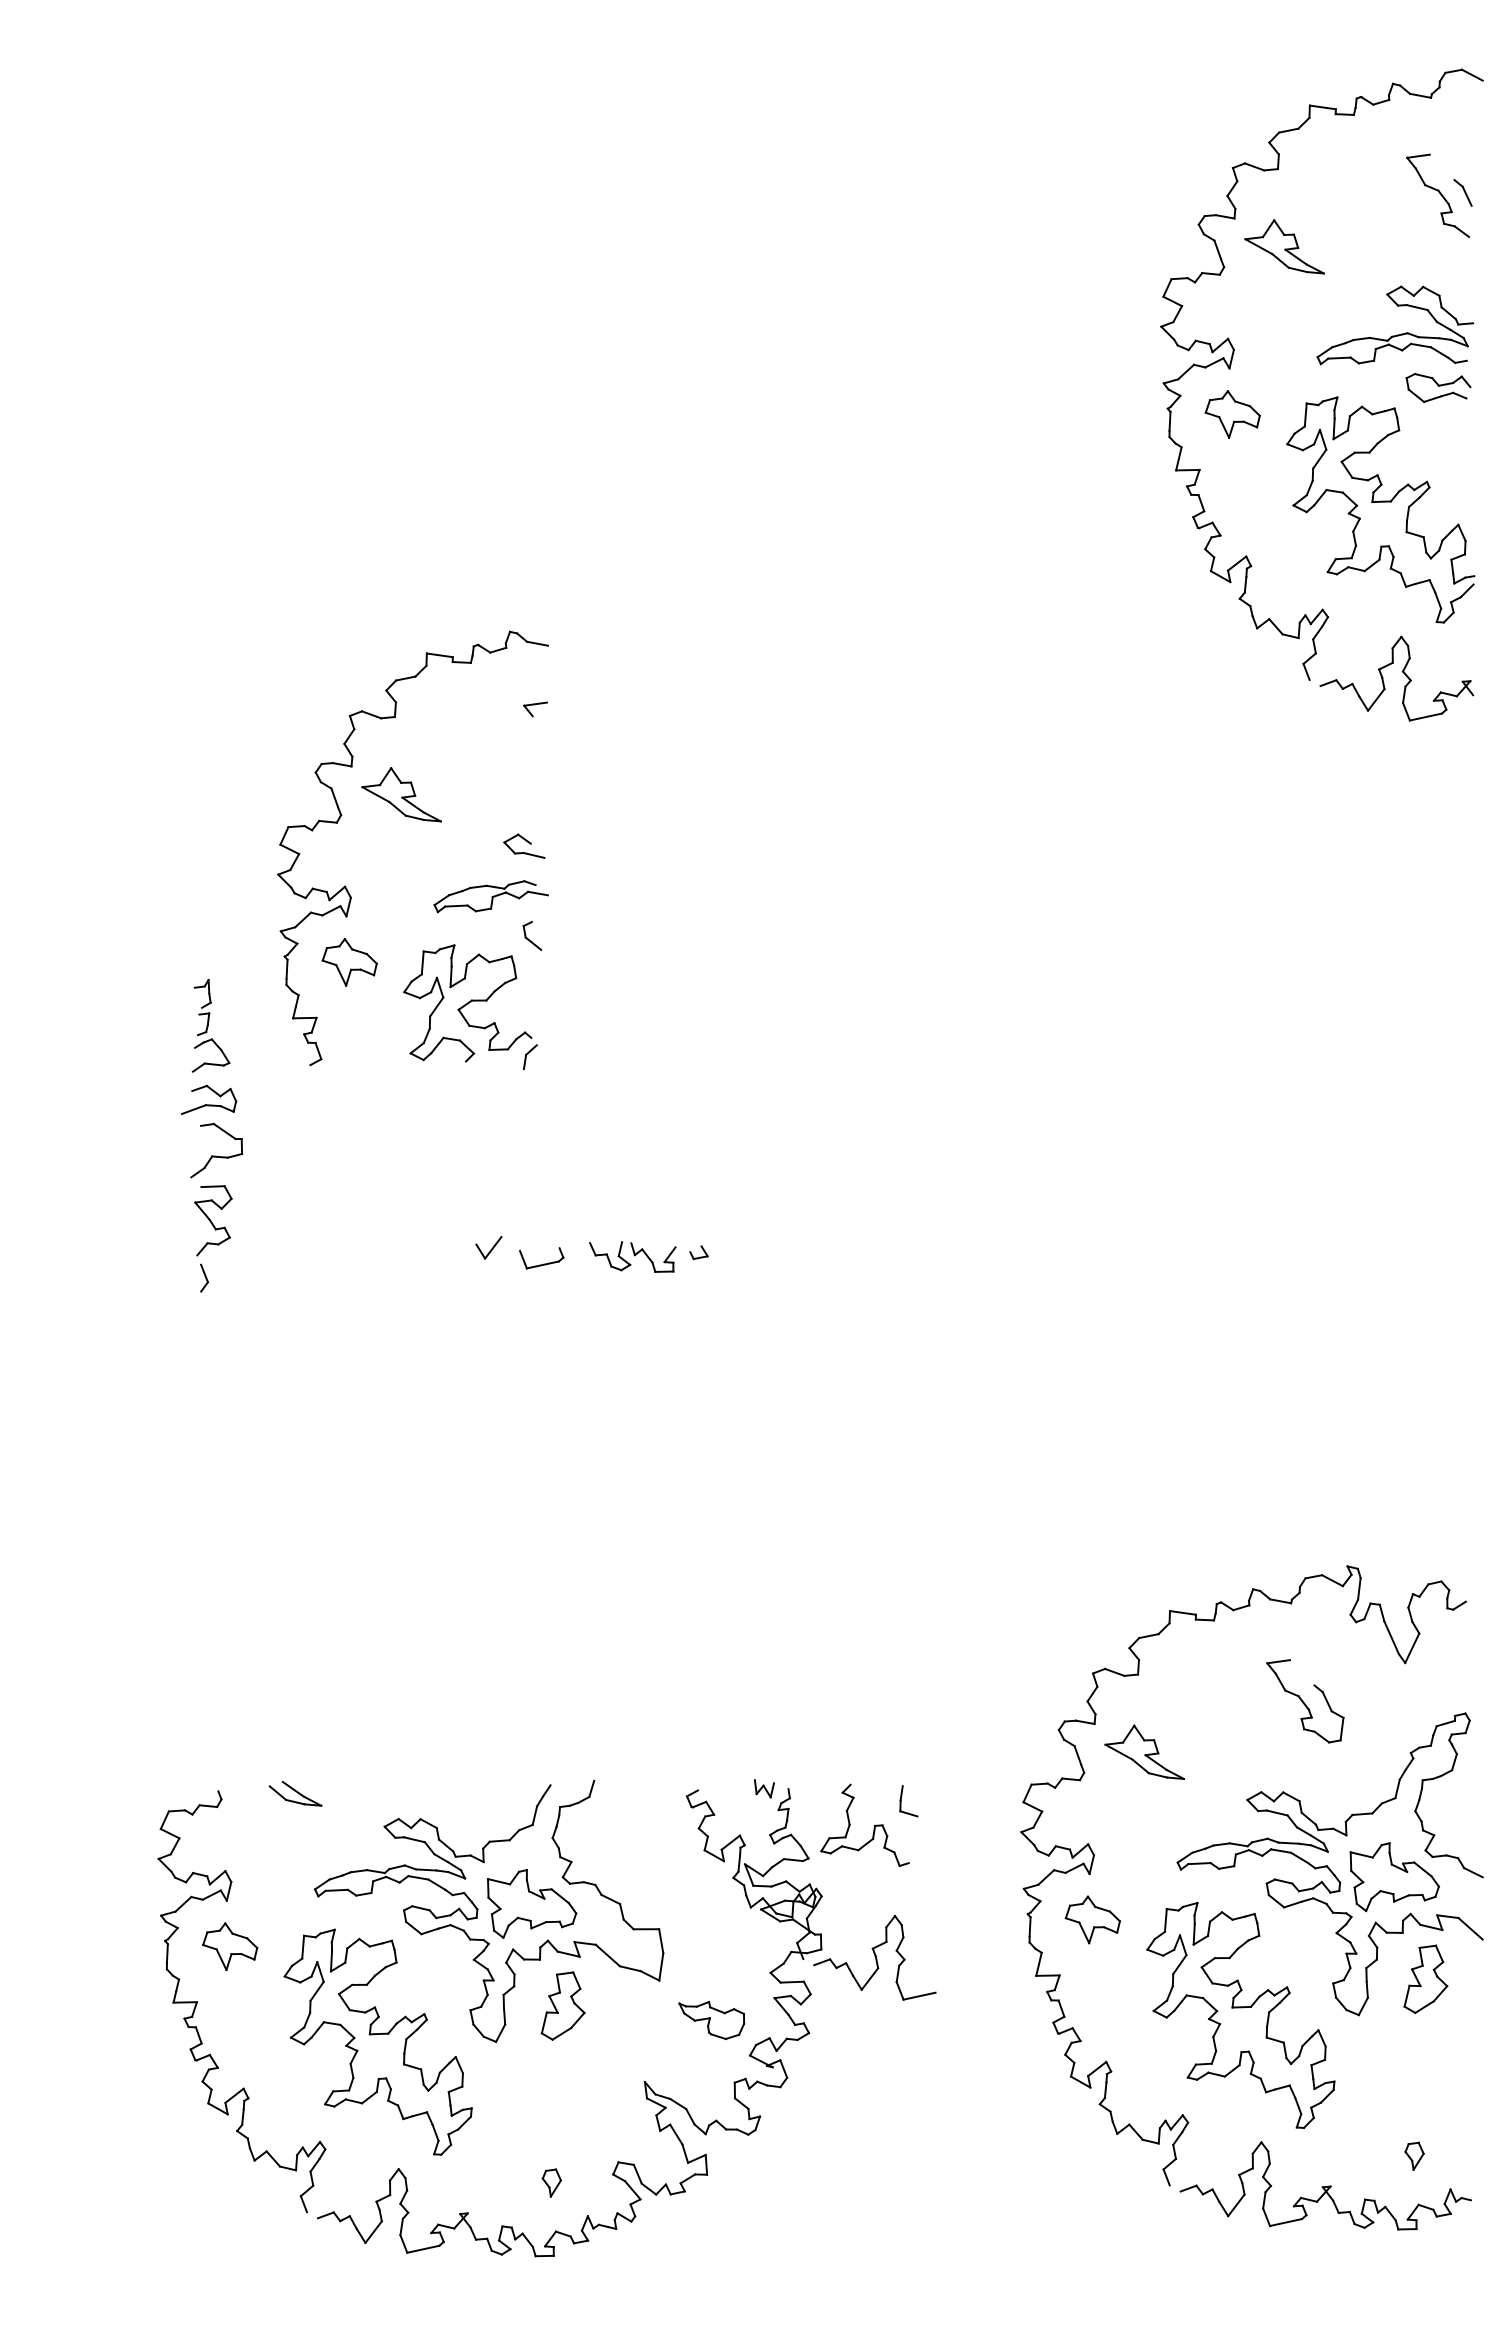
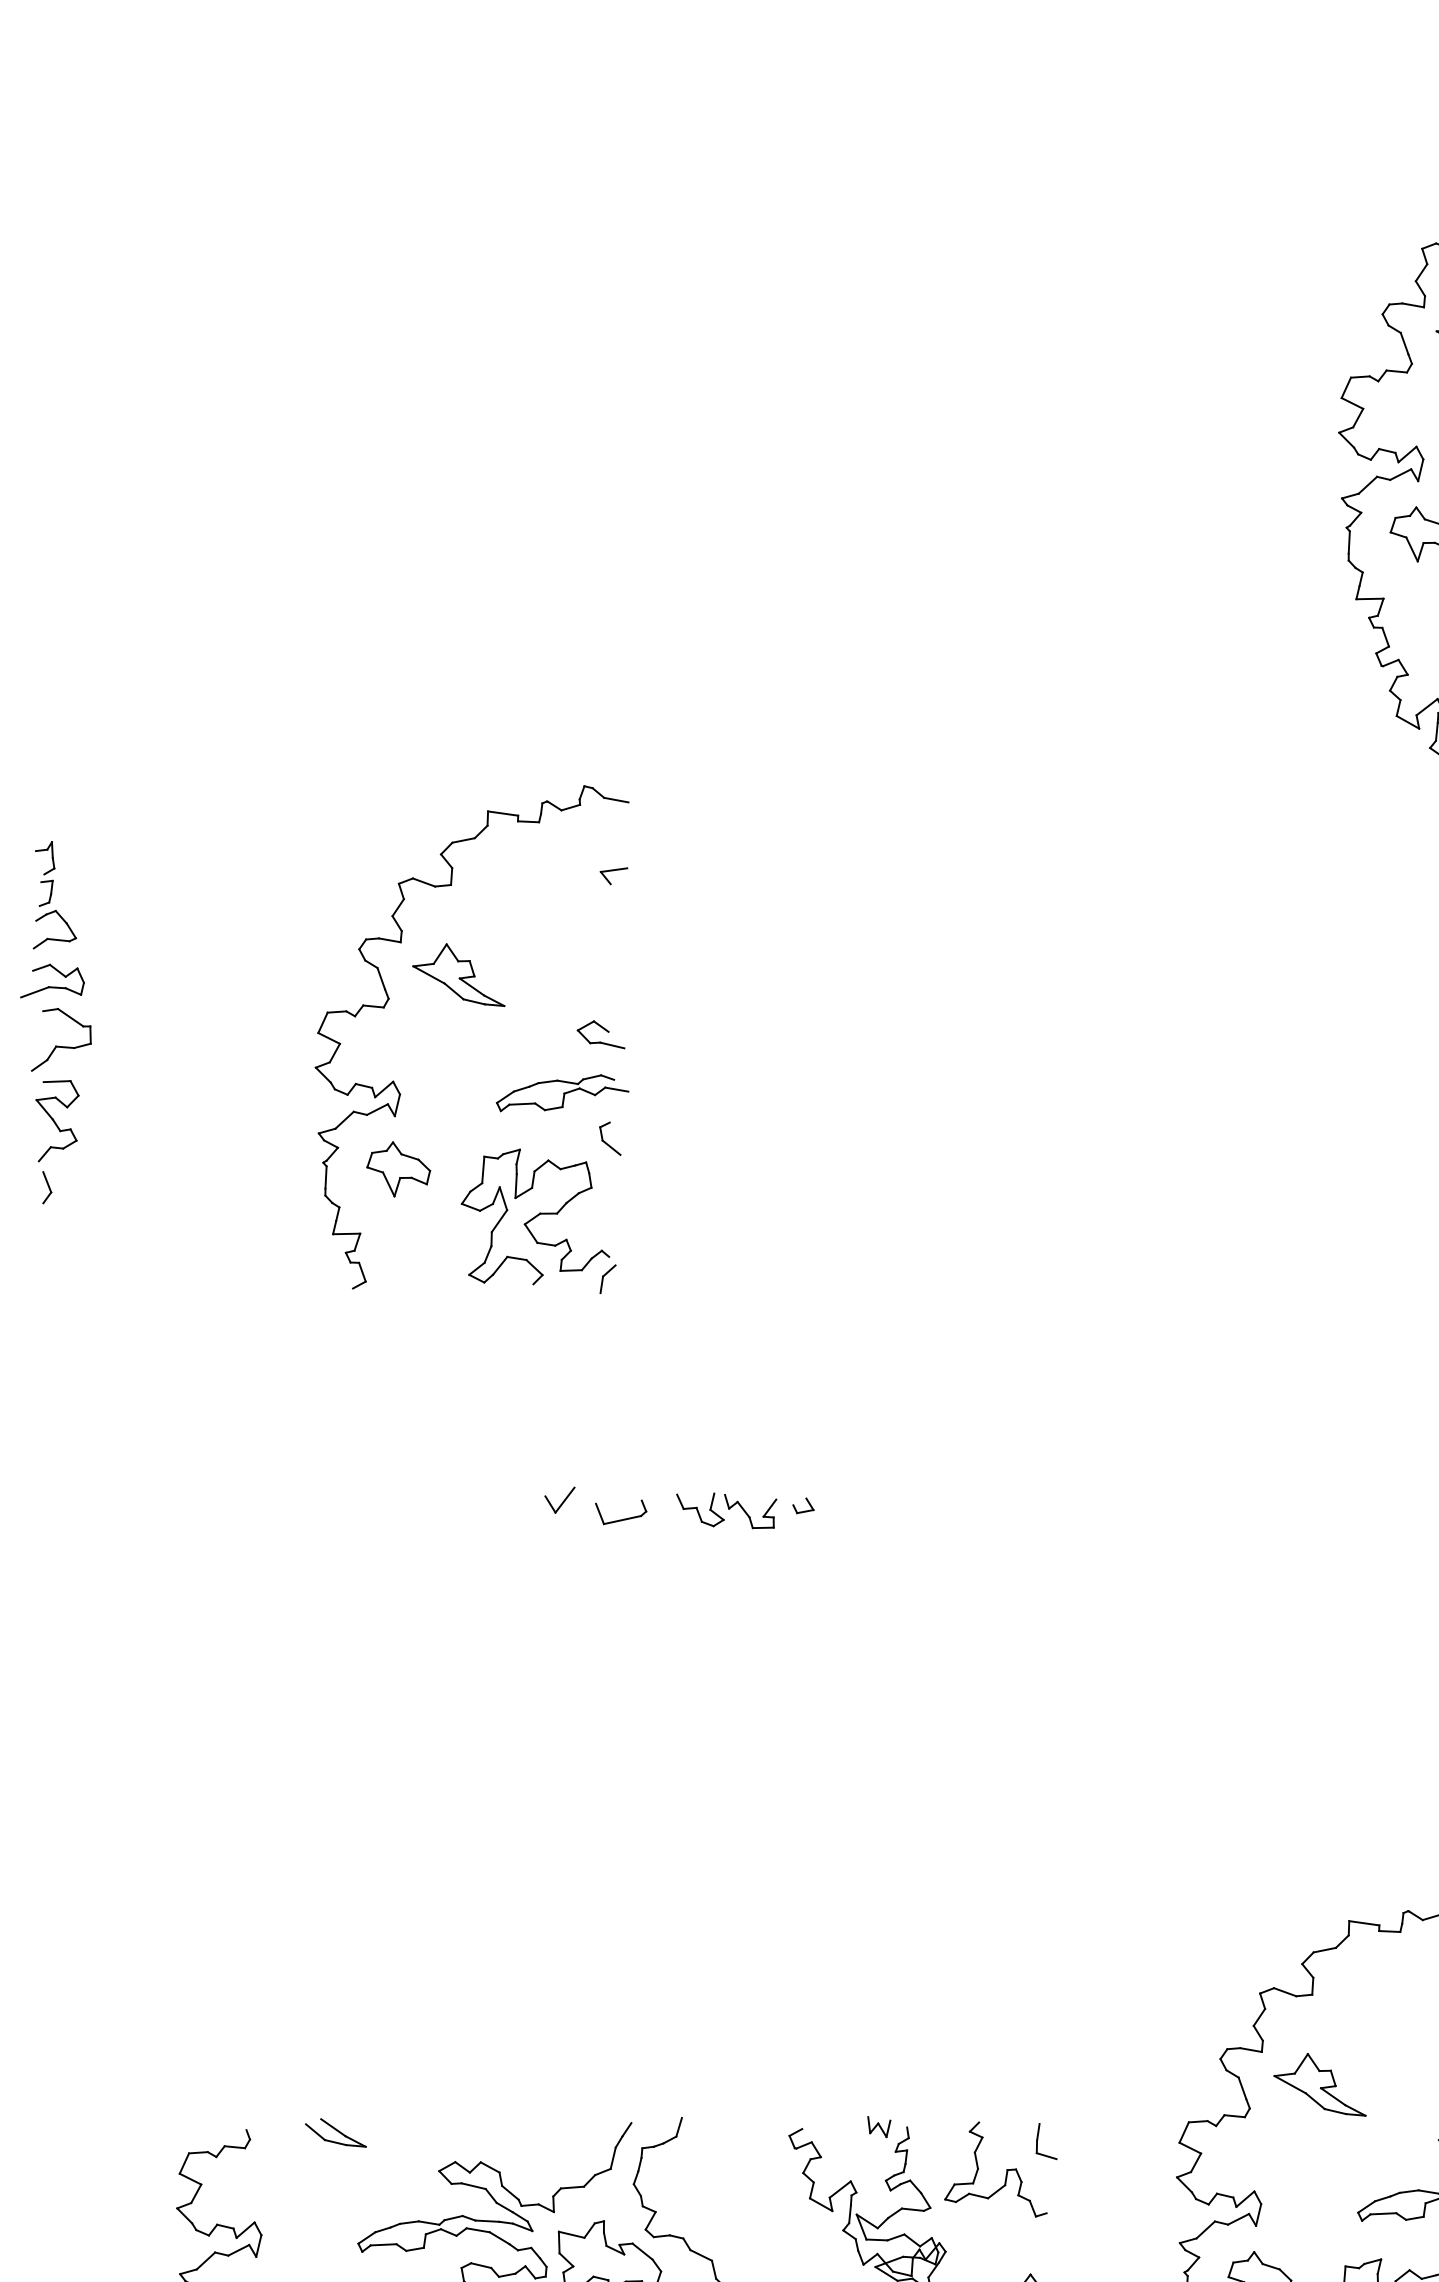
part: (218, 1128) -> (63, 1014), moved

